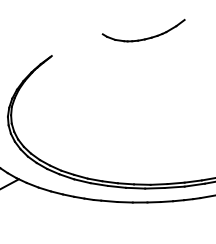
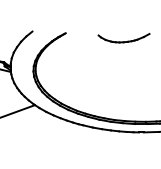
part: (143, 31) -> (123, 37), moved

